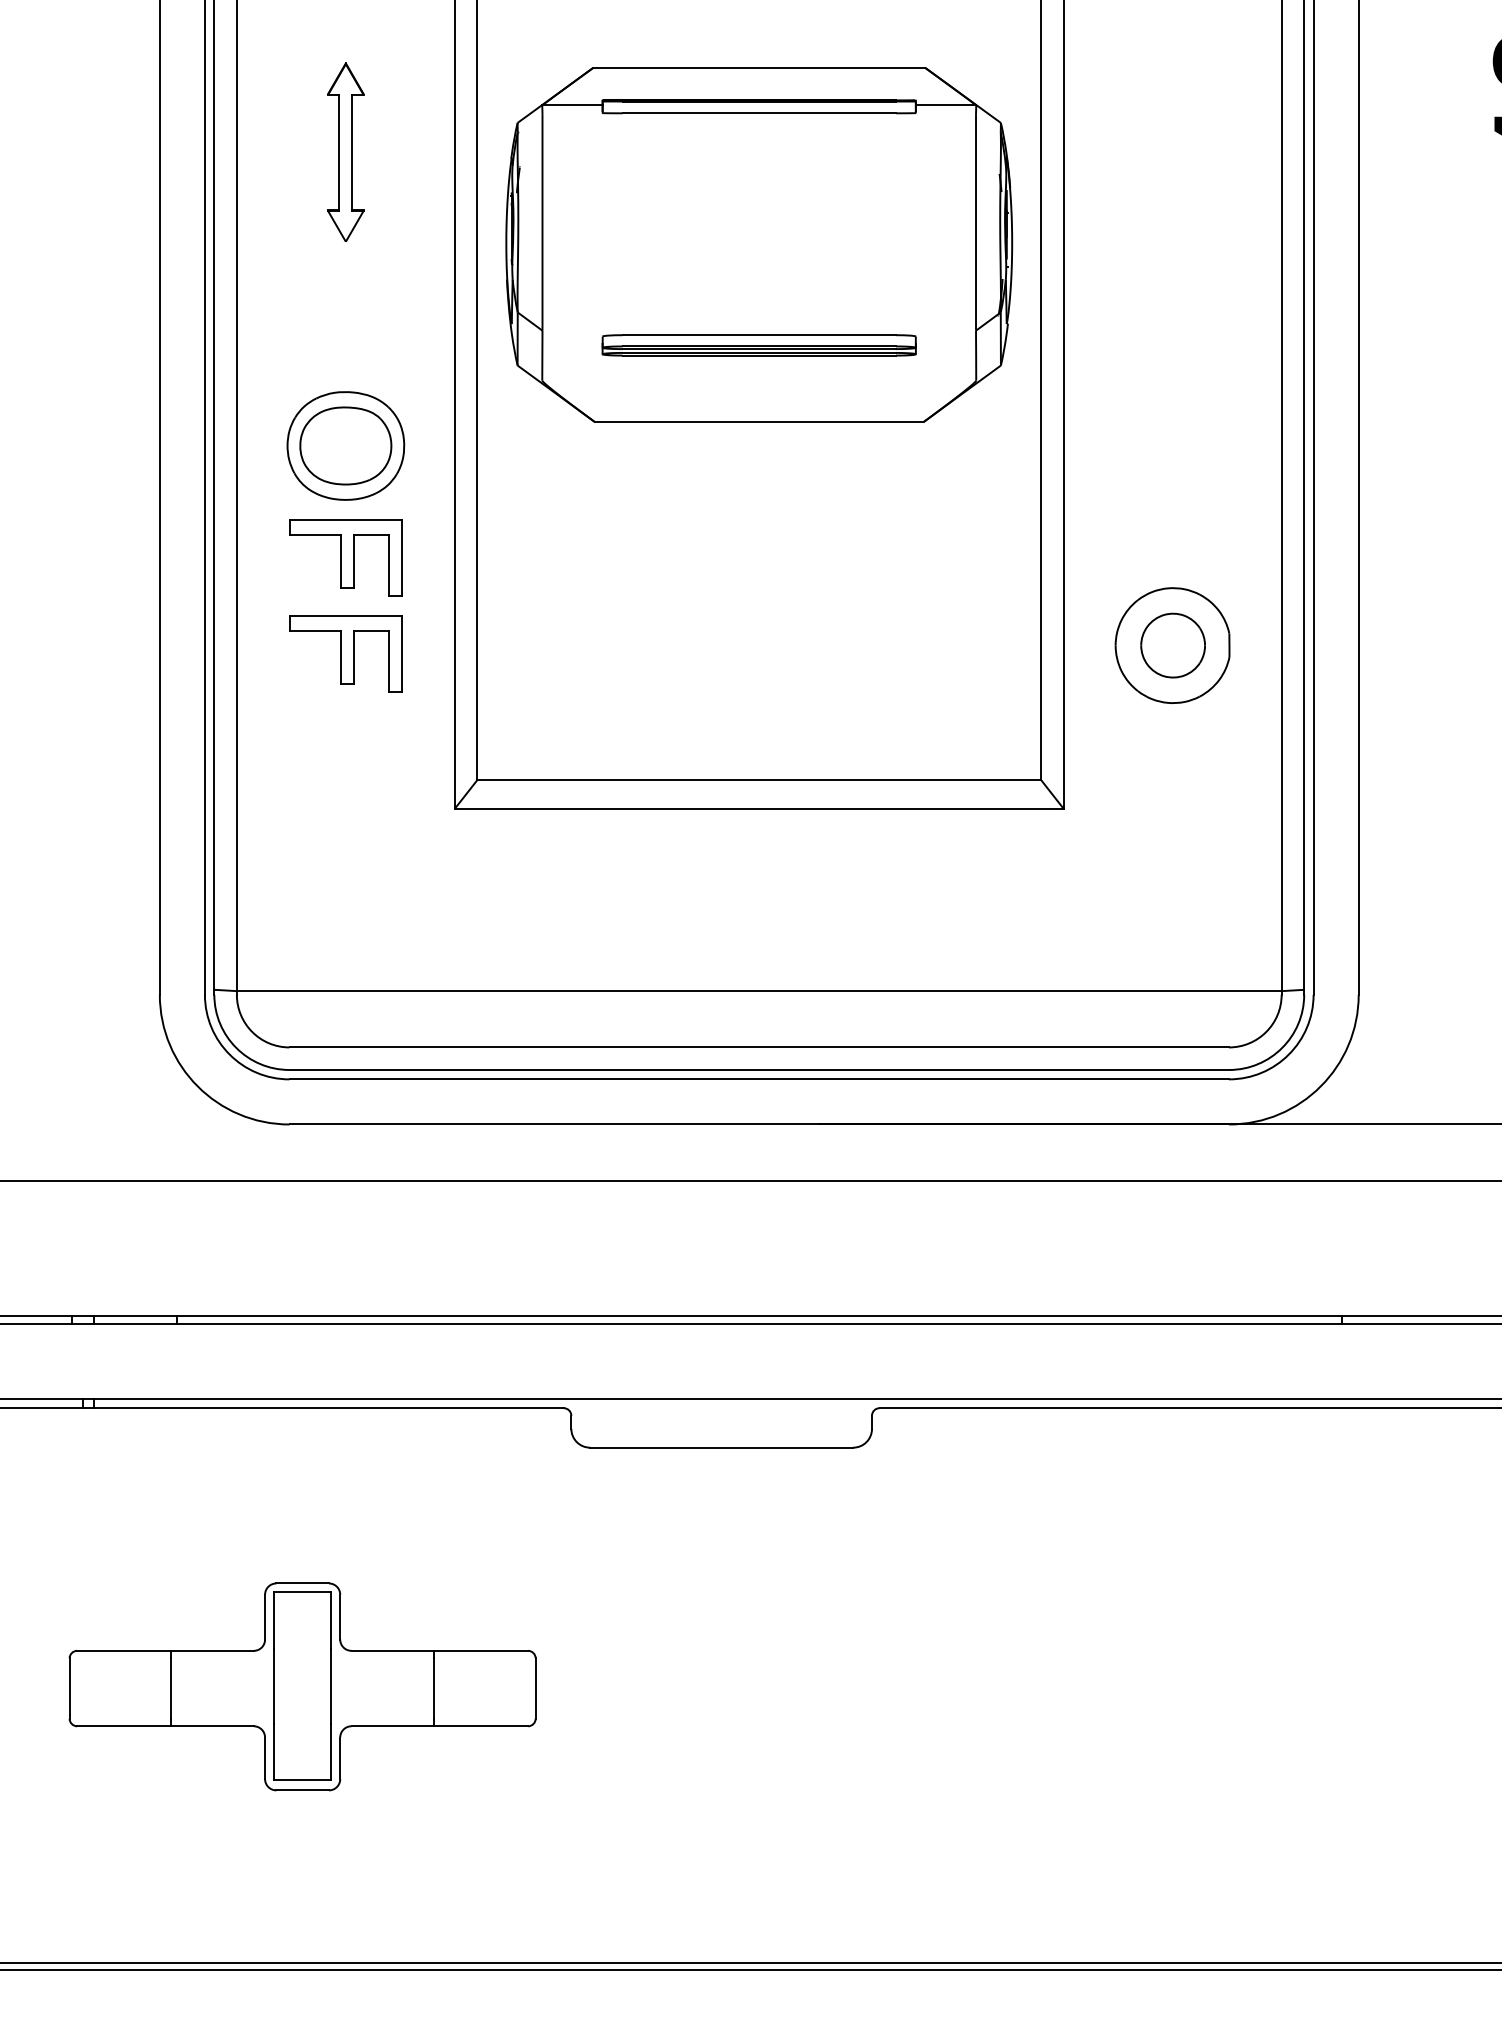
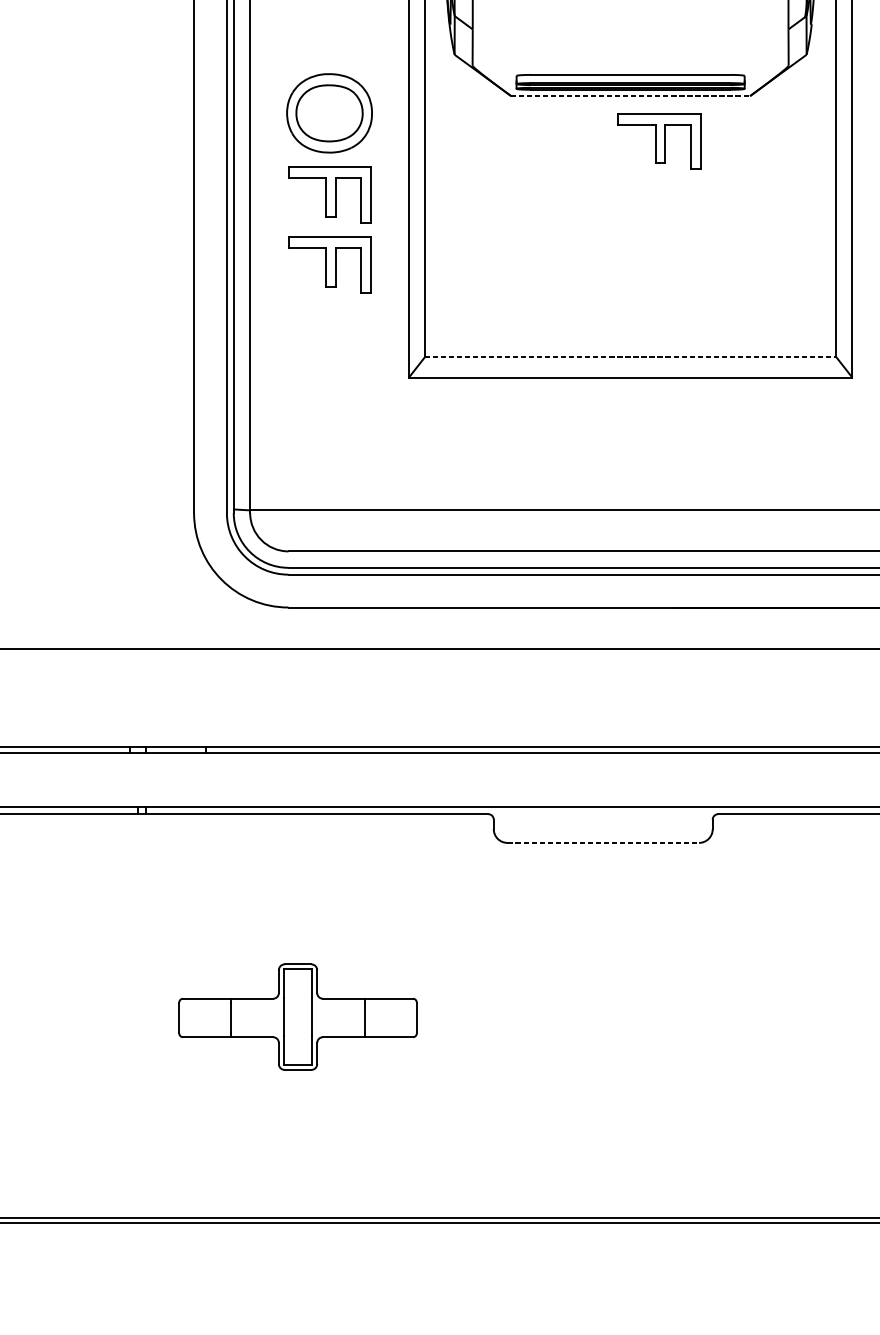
part: (758, 345) -> (630, 82), moved
line: (759, 422) -> (630, 96), solid -> dashed
part: (798, 484) -> (659, 141), added
line: (759, 780) -> (630, 356), solid -> dashed
line: (721, 1447) -> (603, 842), solid -> dashed
part: (302, 1686) -> (297, 1016), size x0.7

